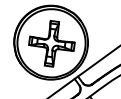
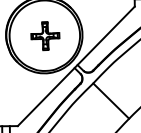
part: (52, 43) -> (45, 35), size x0.6

